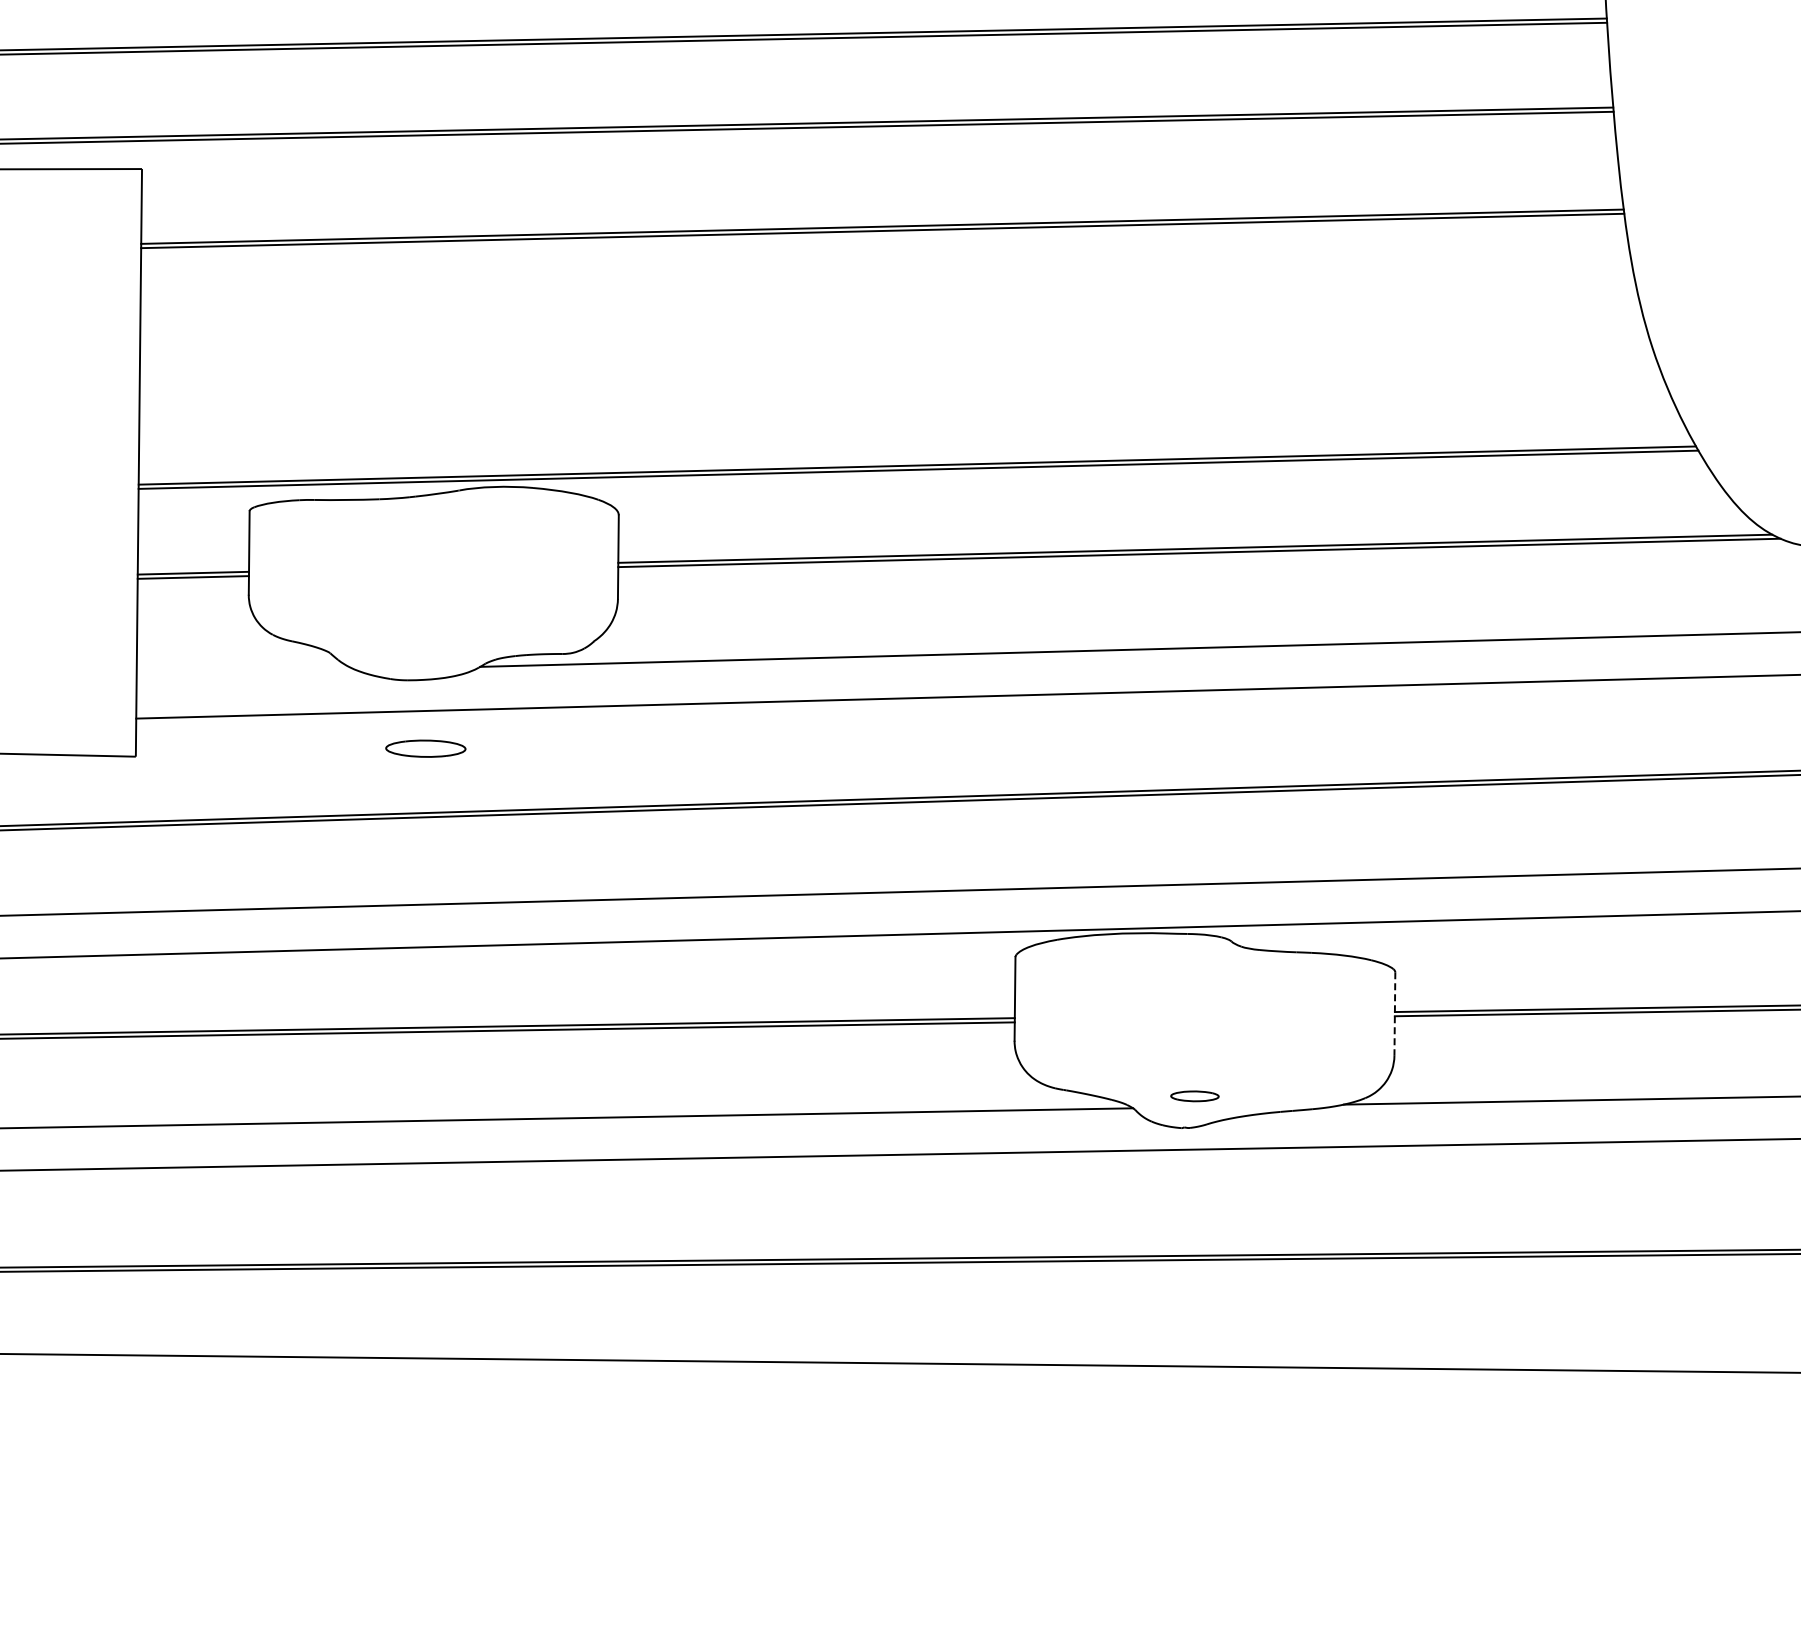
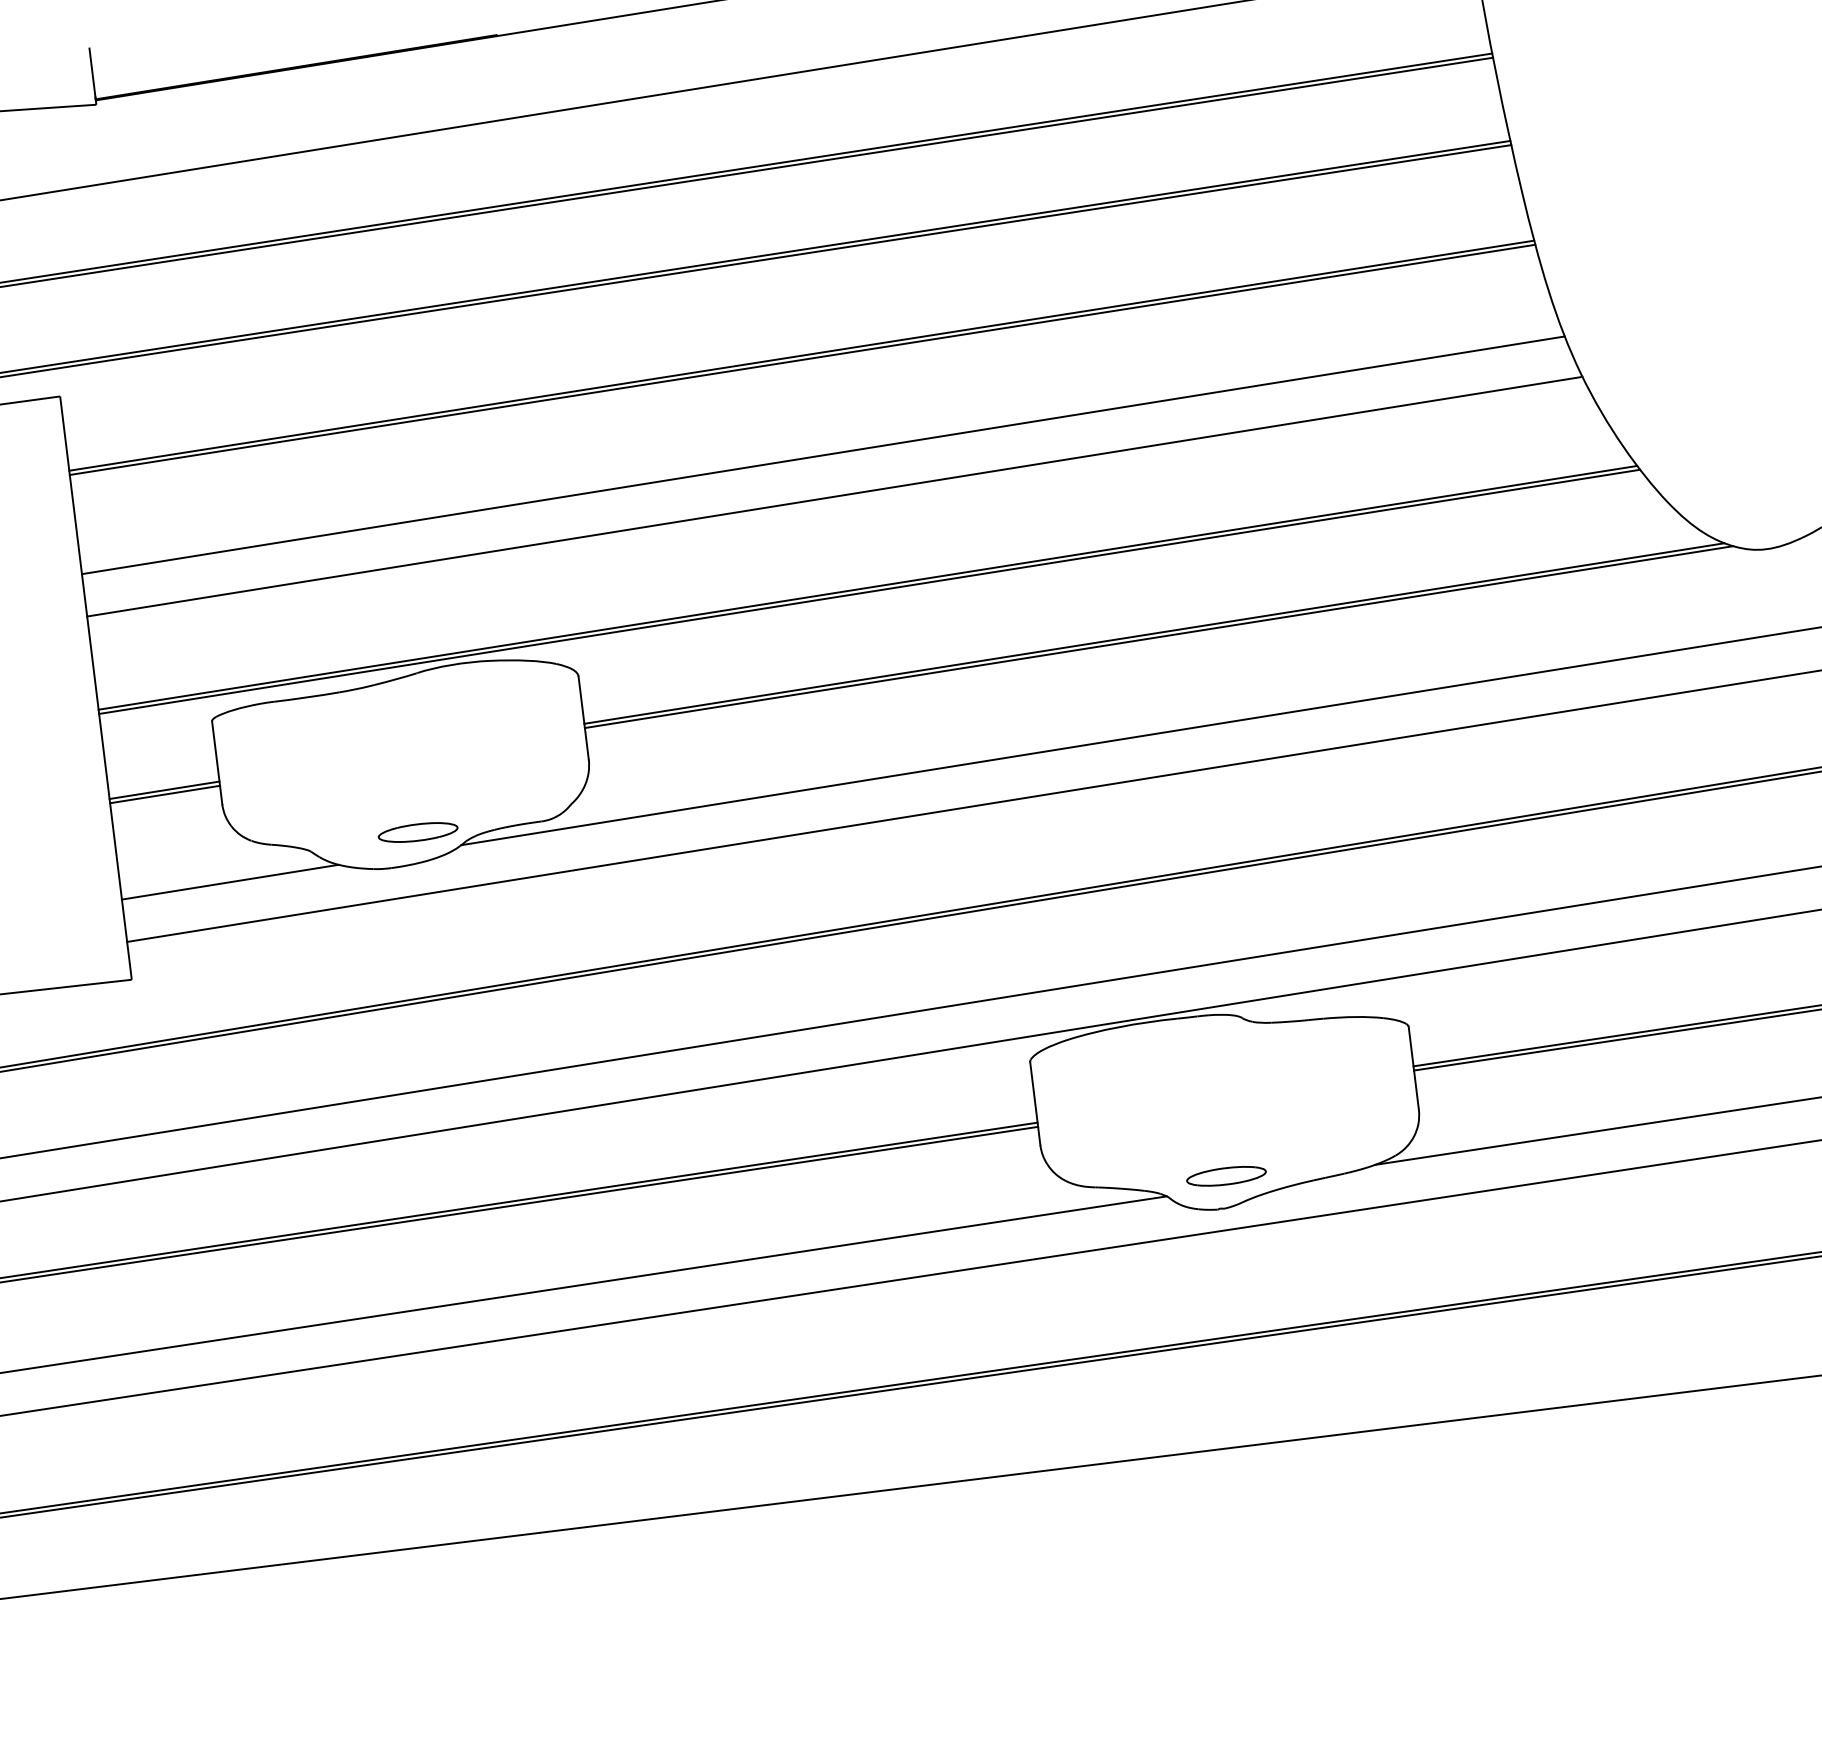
line: (890, 328) -> (823, 455), added
line: (896, 370) -> (834, 496), added
line: (245, 672) -> (229, 881), added
part: (425, 748) -> (417, 832), moved
line: (1394, 1014) -> (1413, 1068), dashed -> solid
part: (1194, 1096) -> (1226, 1176), size x1.67

